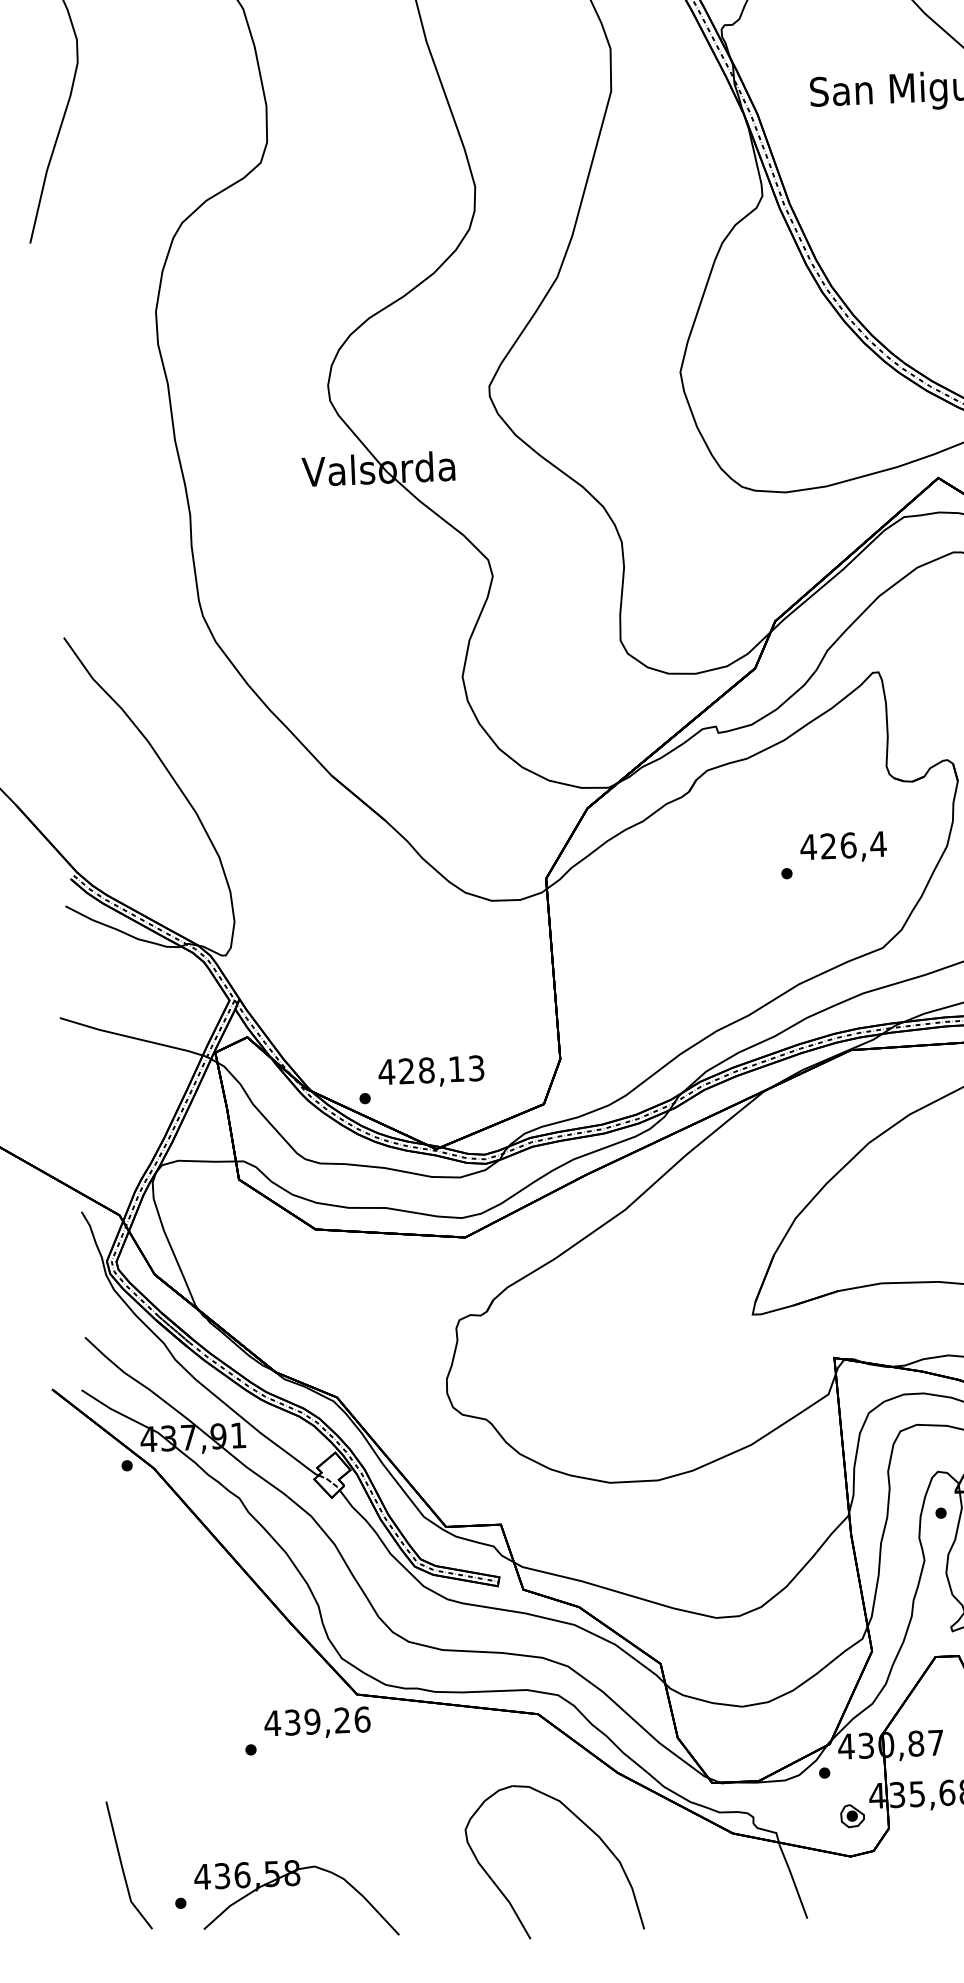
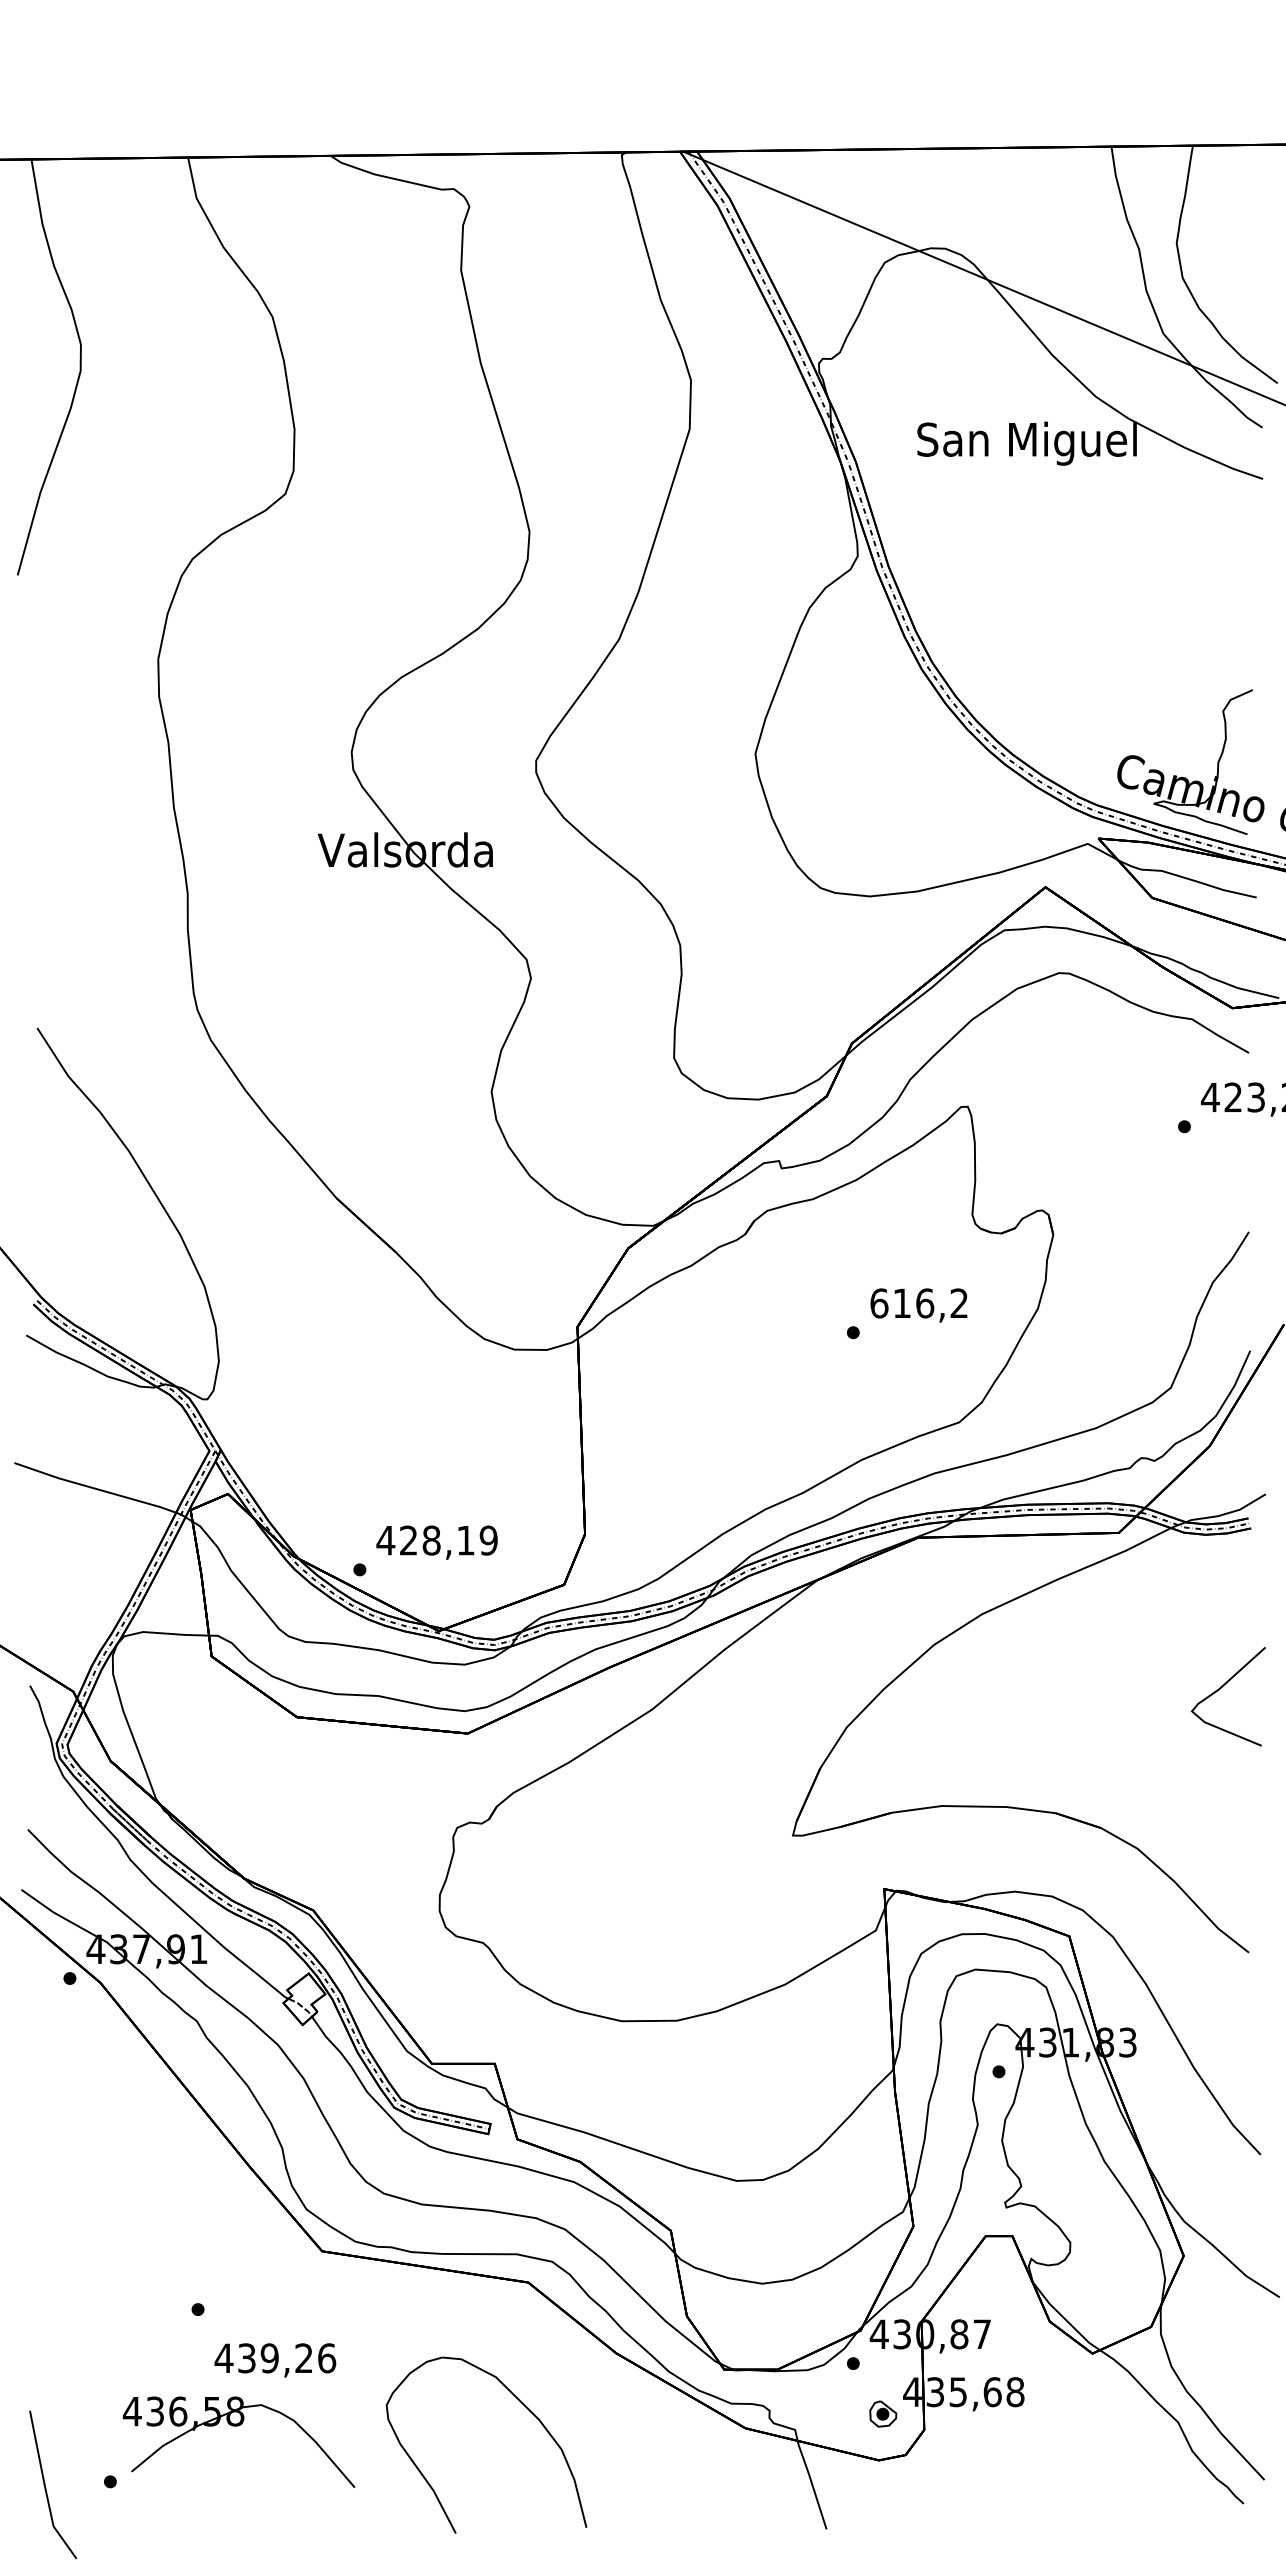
text: (842, 845) -> (918, 1303), 426,4 -> 616,2
text: (476, 1068) -> (488, 1540), 428,13 -> 428,19
text: (317, 1723) -> (275, 2360), moved
part: (585, 1825) -> (524, 2406), moved
line: (123, 1867) -> (46, 2487), moved
part: (295, 1886) -> (238, 2426), moved

